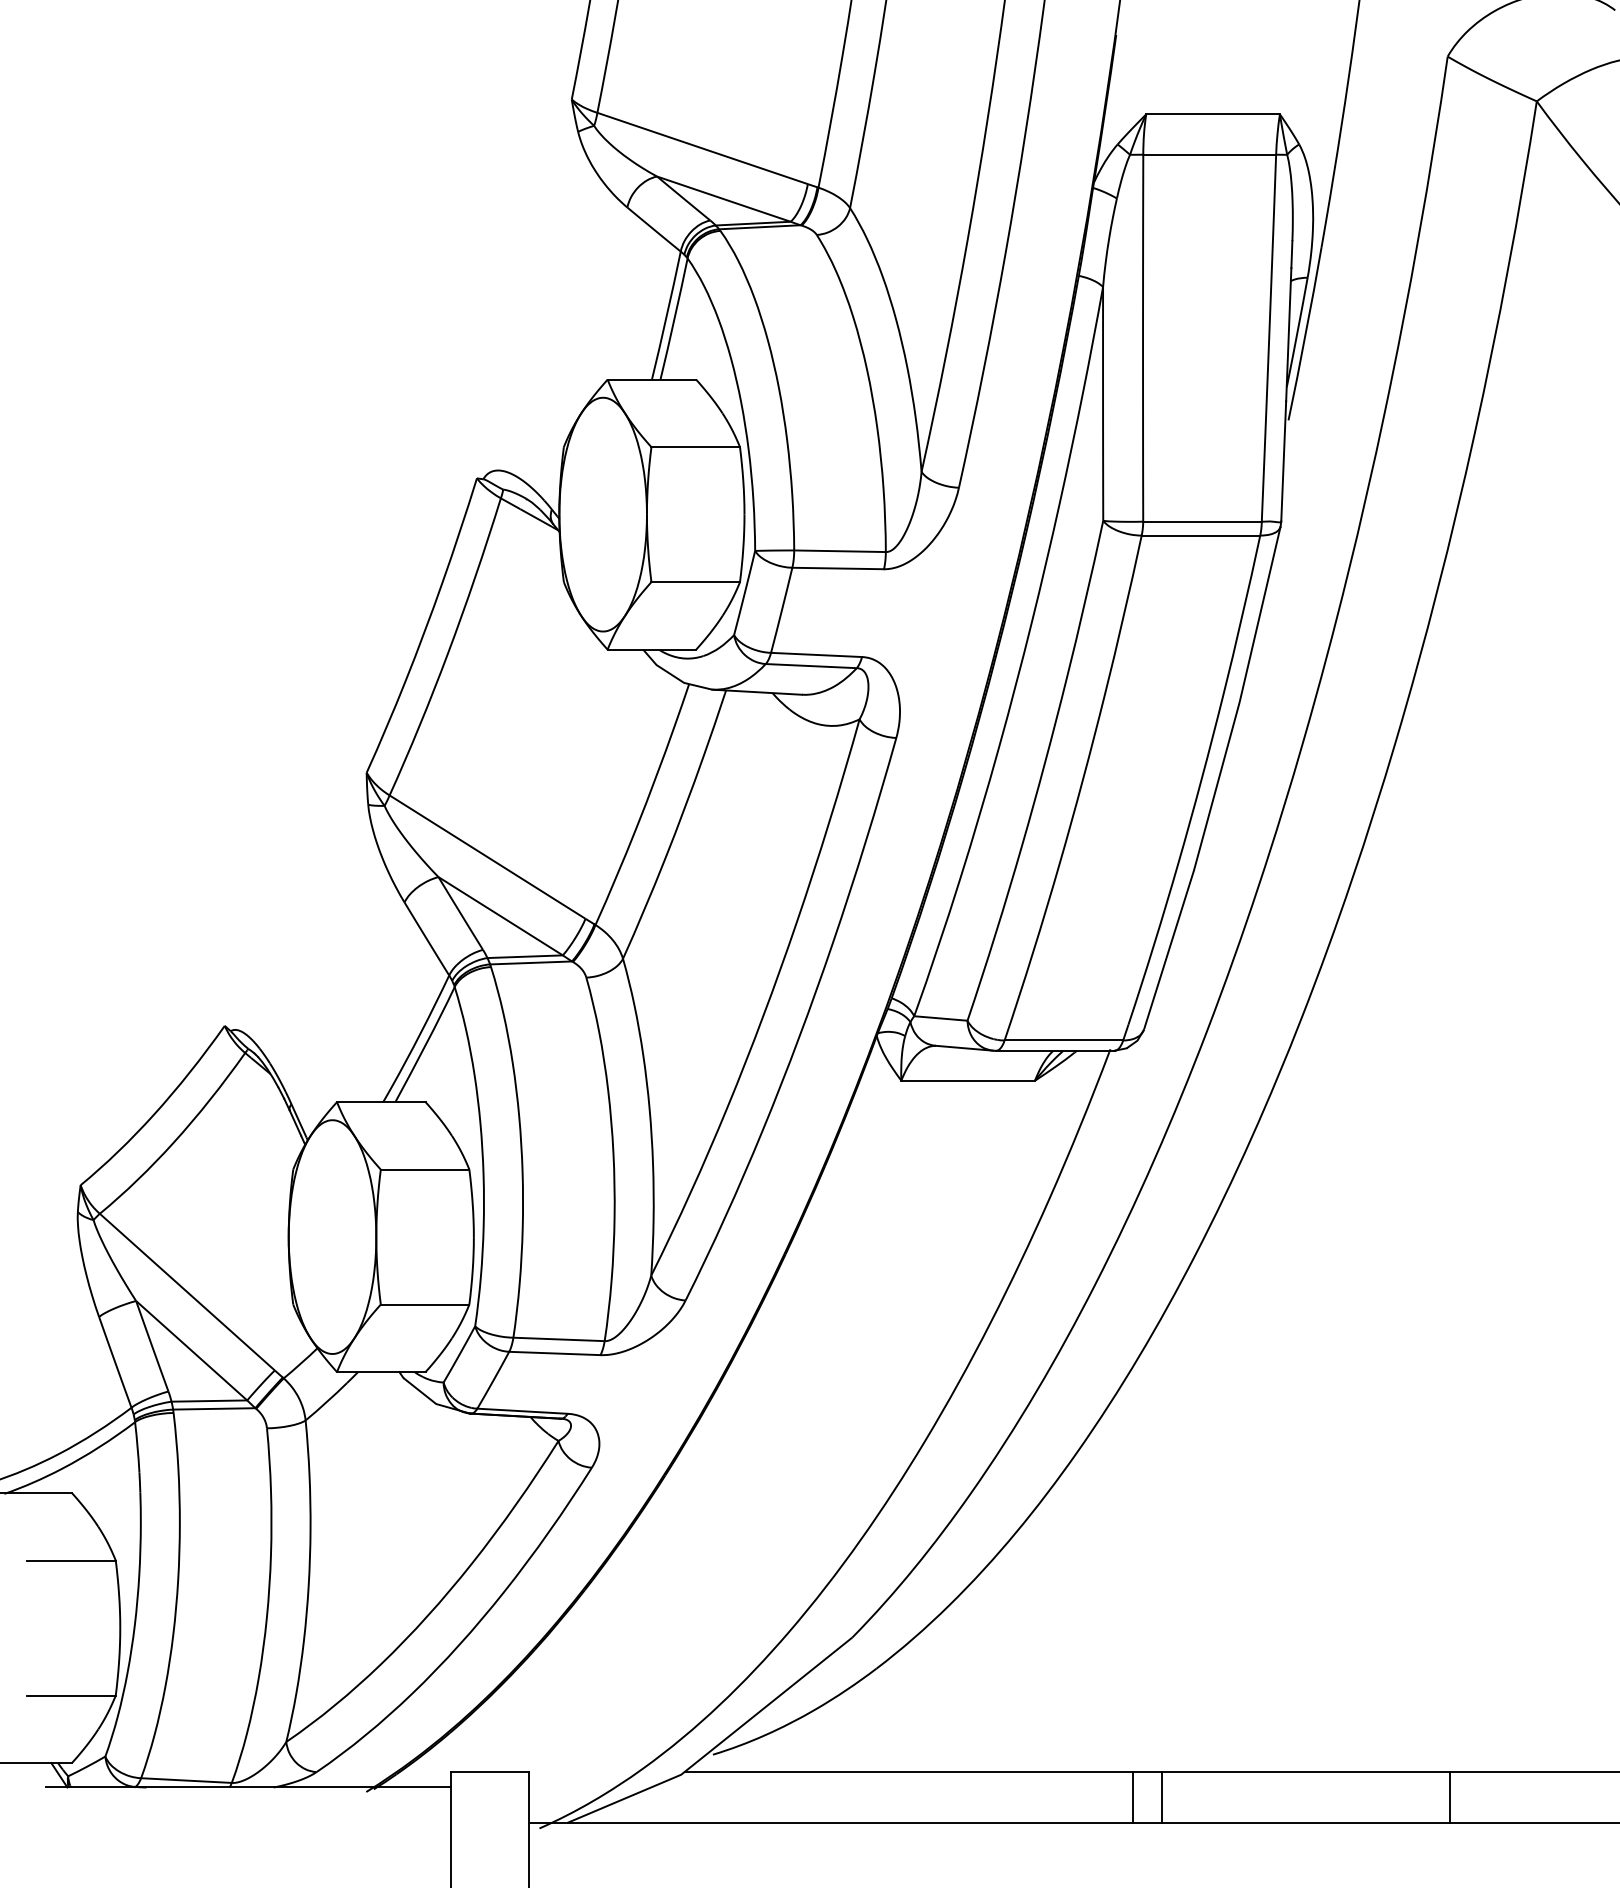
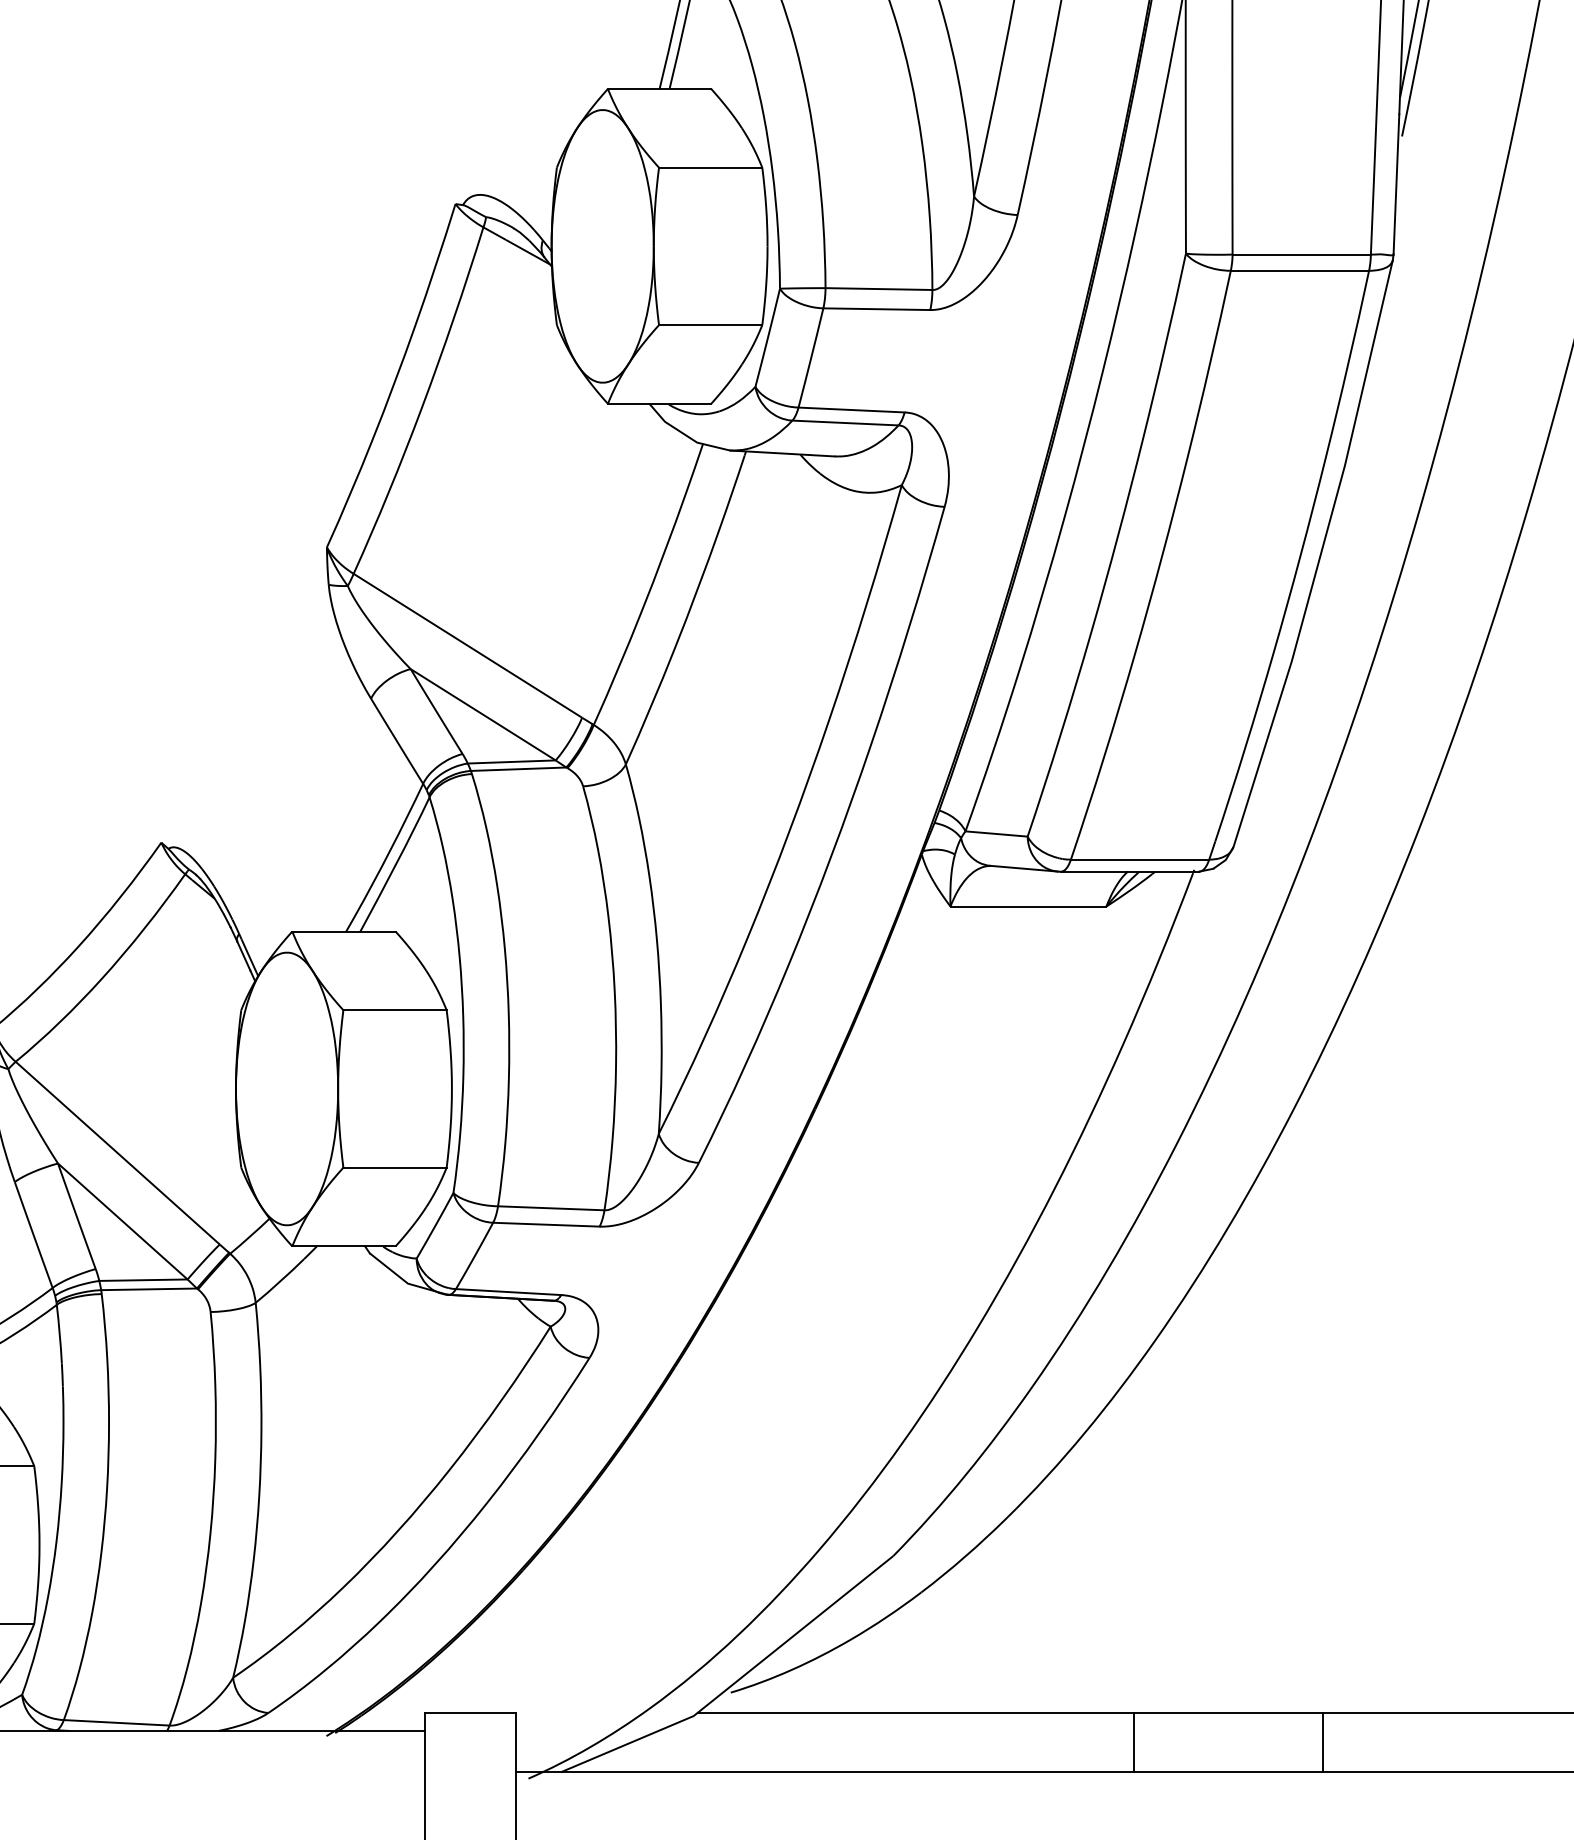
line: (1133, 1797) -> (1134, 1742), moved
line: (1162, 1797) -> (1323, 1742), moved

